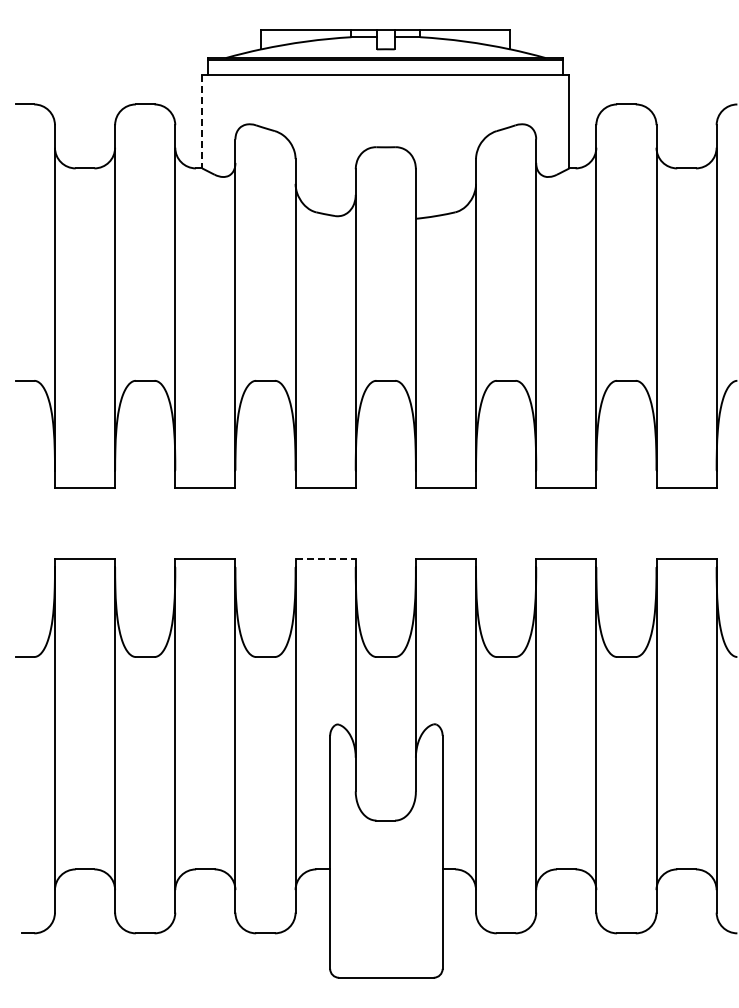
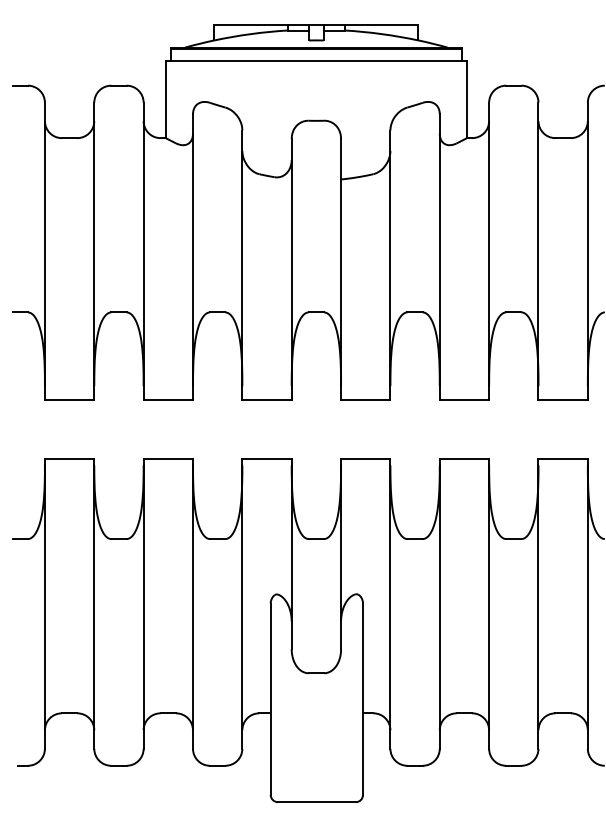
line: (202, 121) -> (165, 99), dashed -> solid
line: (326, 558) -> (267, 458), dashed -> solid

